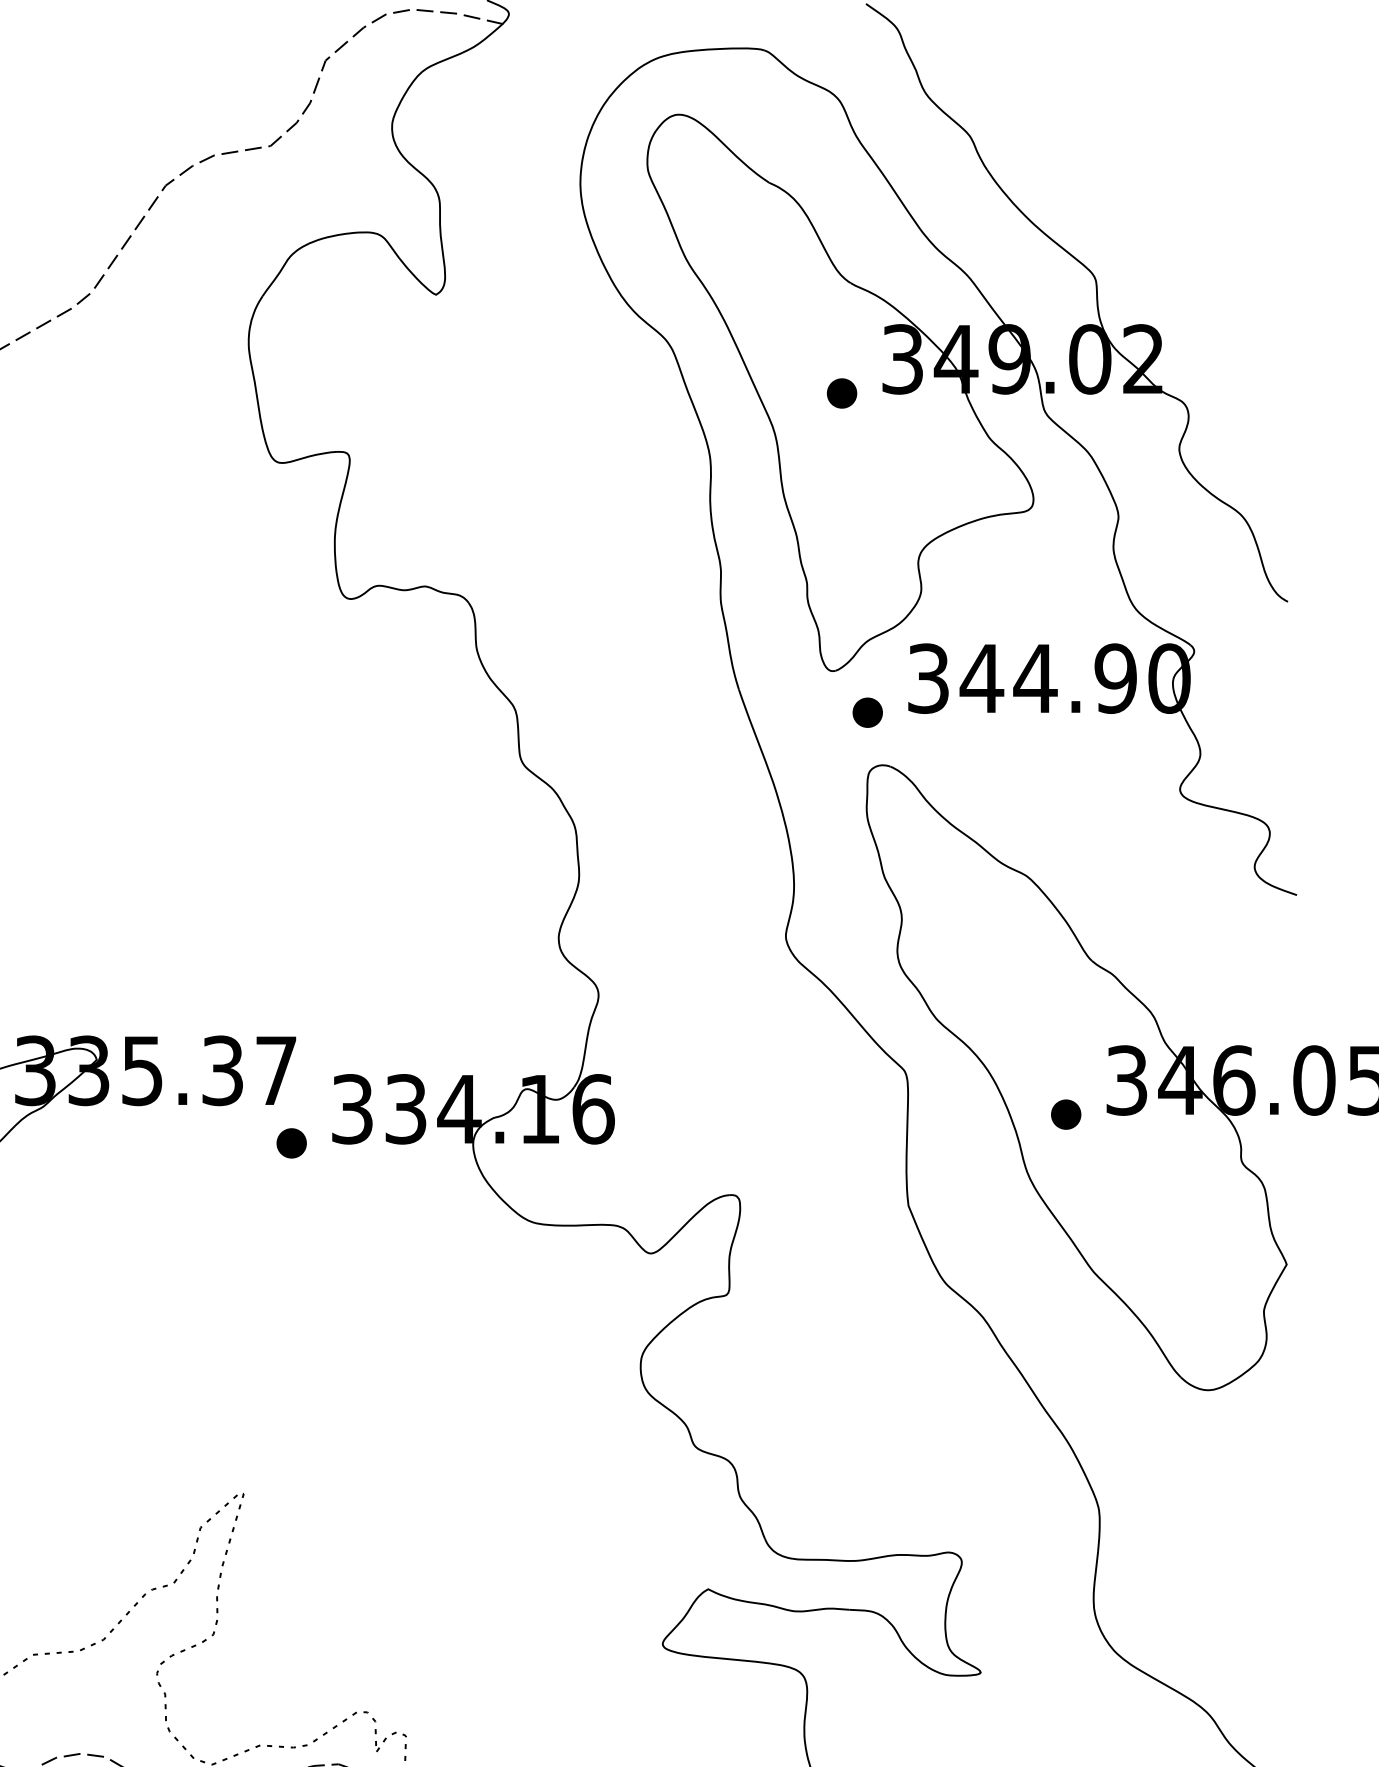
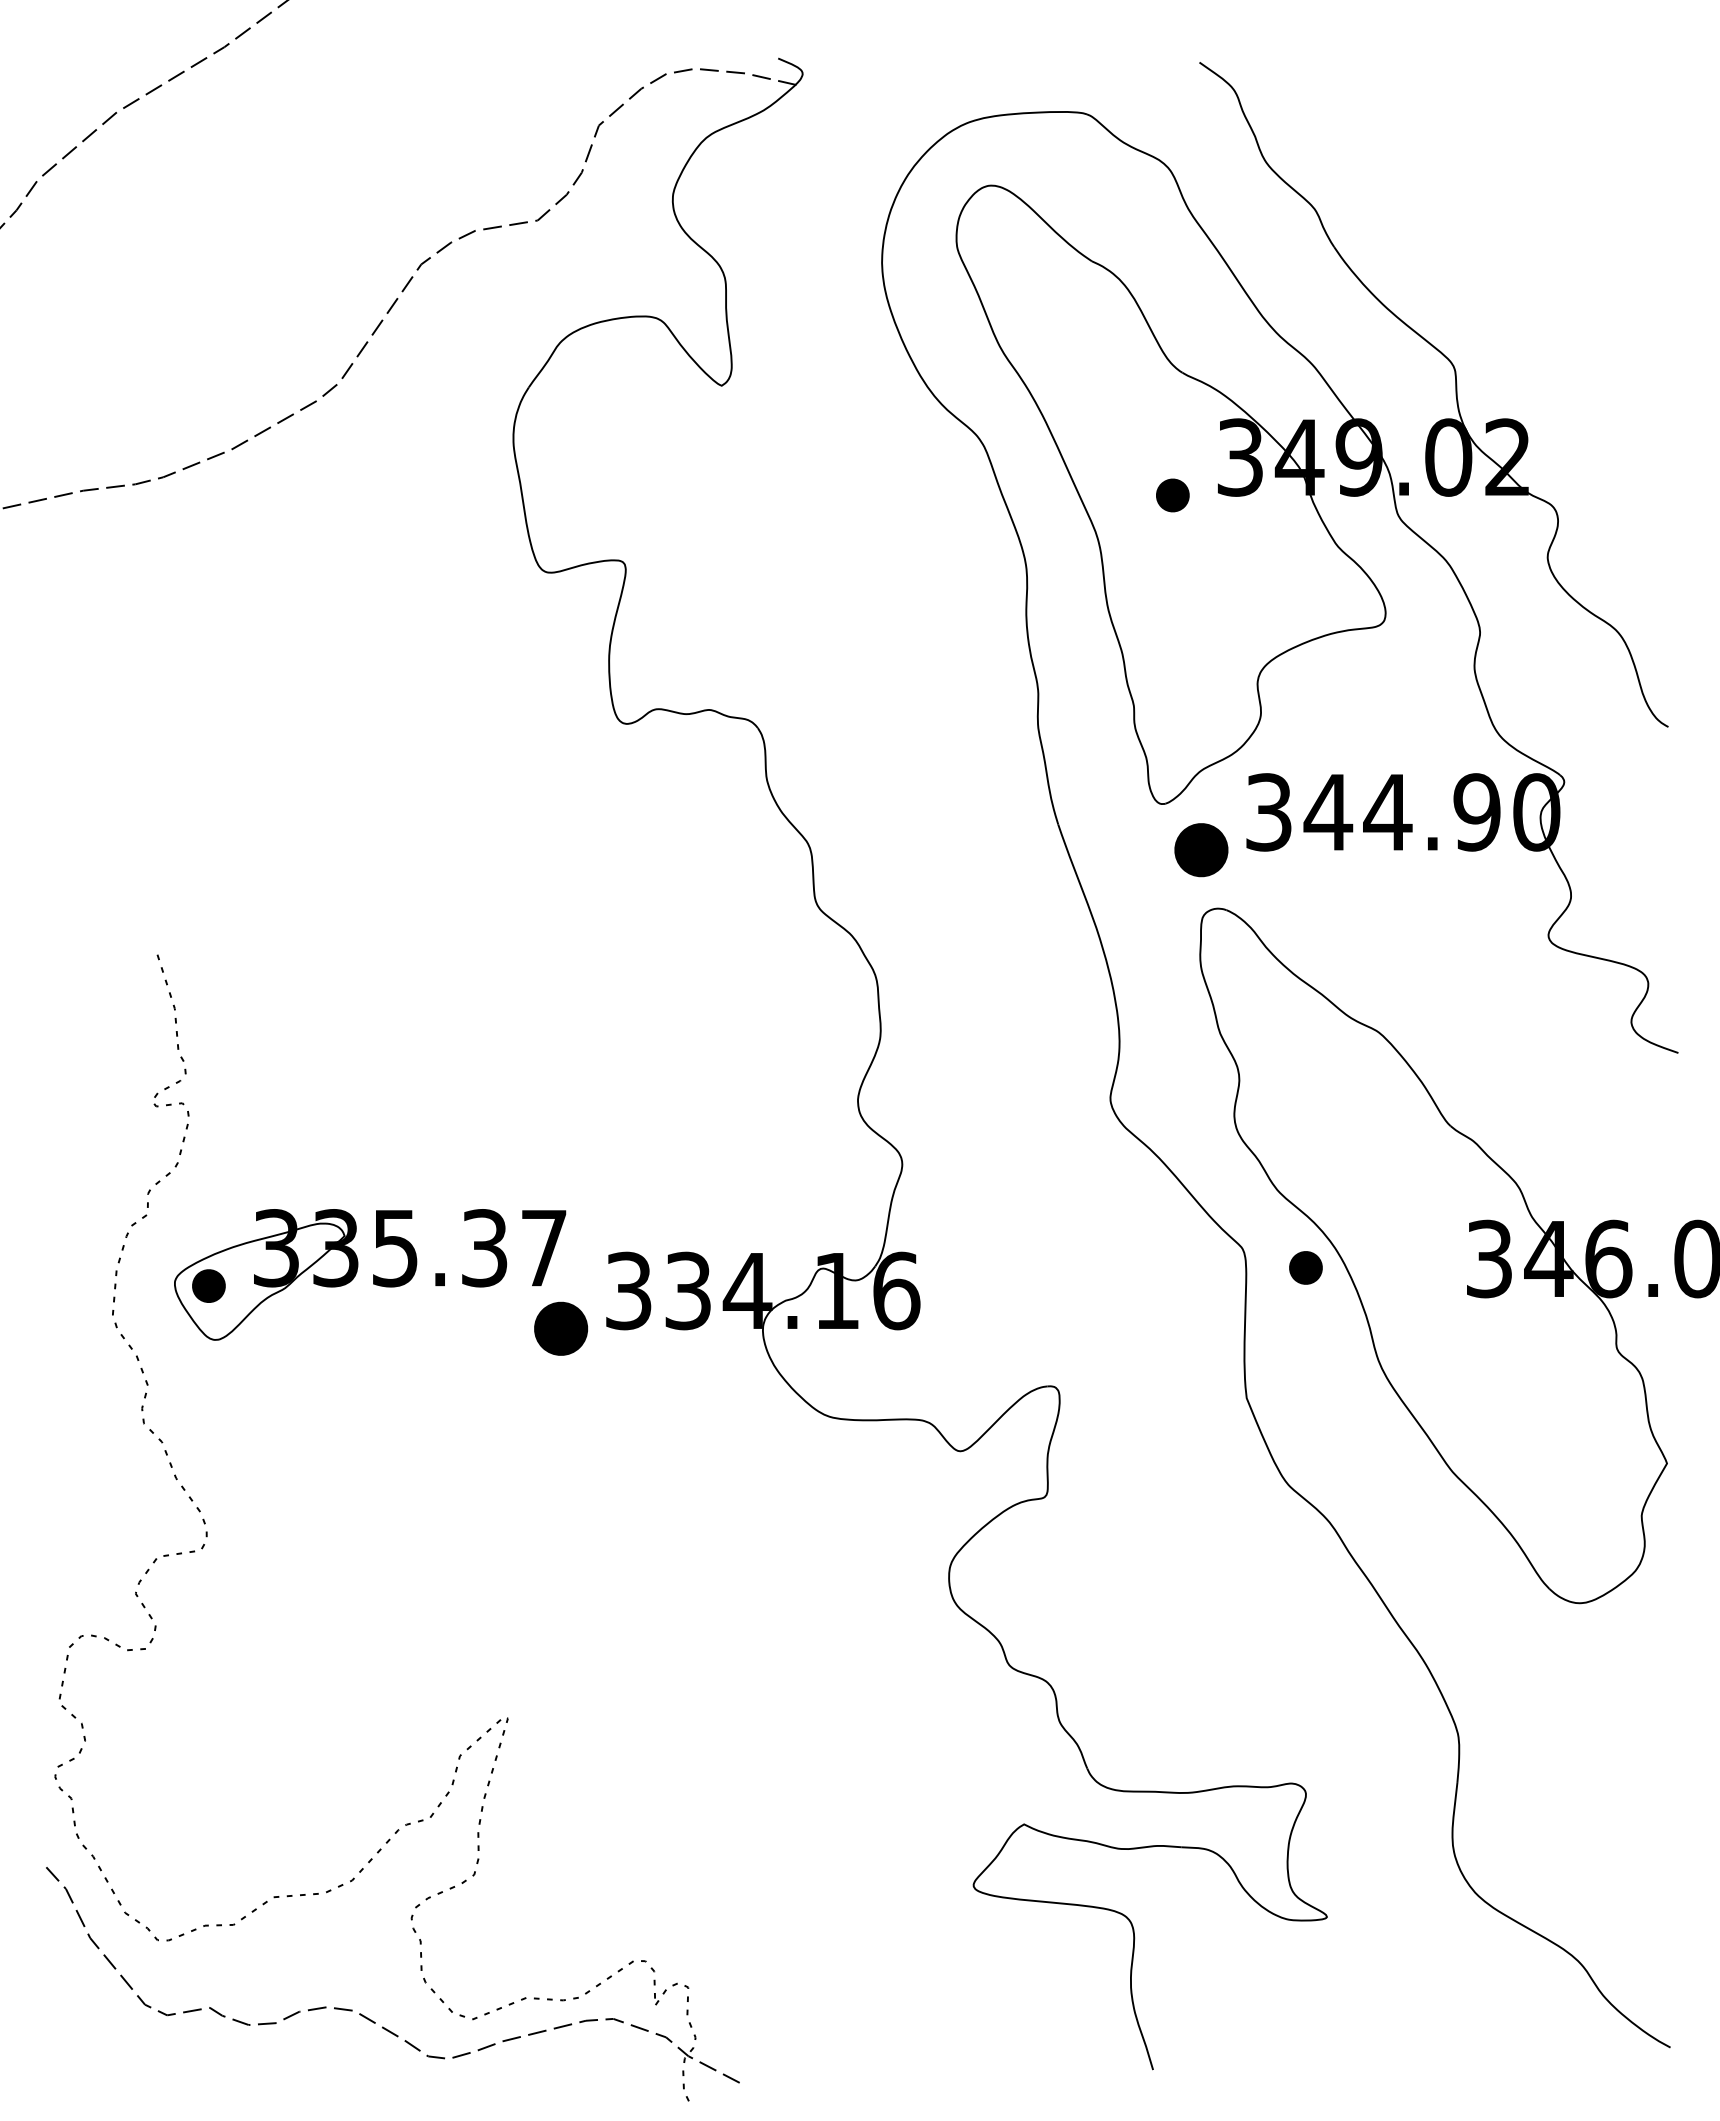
part: (867, 712) -> (1201, 850), size x1.6
part: (1065, 1114) -> (1305, 1267), moved
part: (291, 1143) -> (561, 1328), size x1.6

